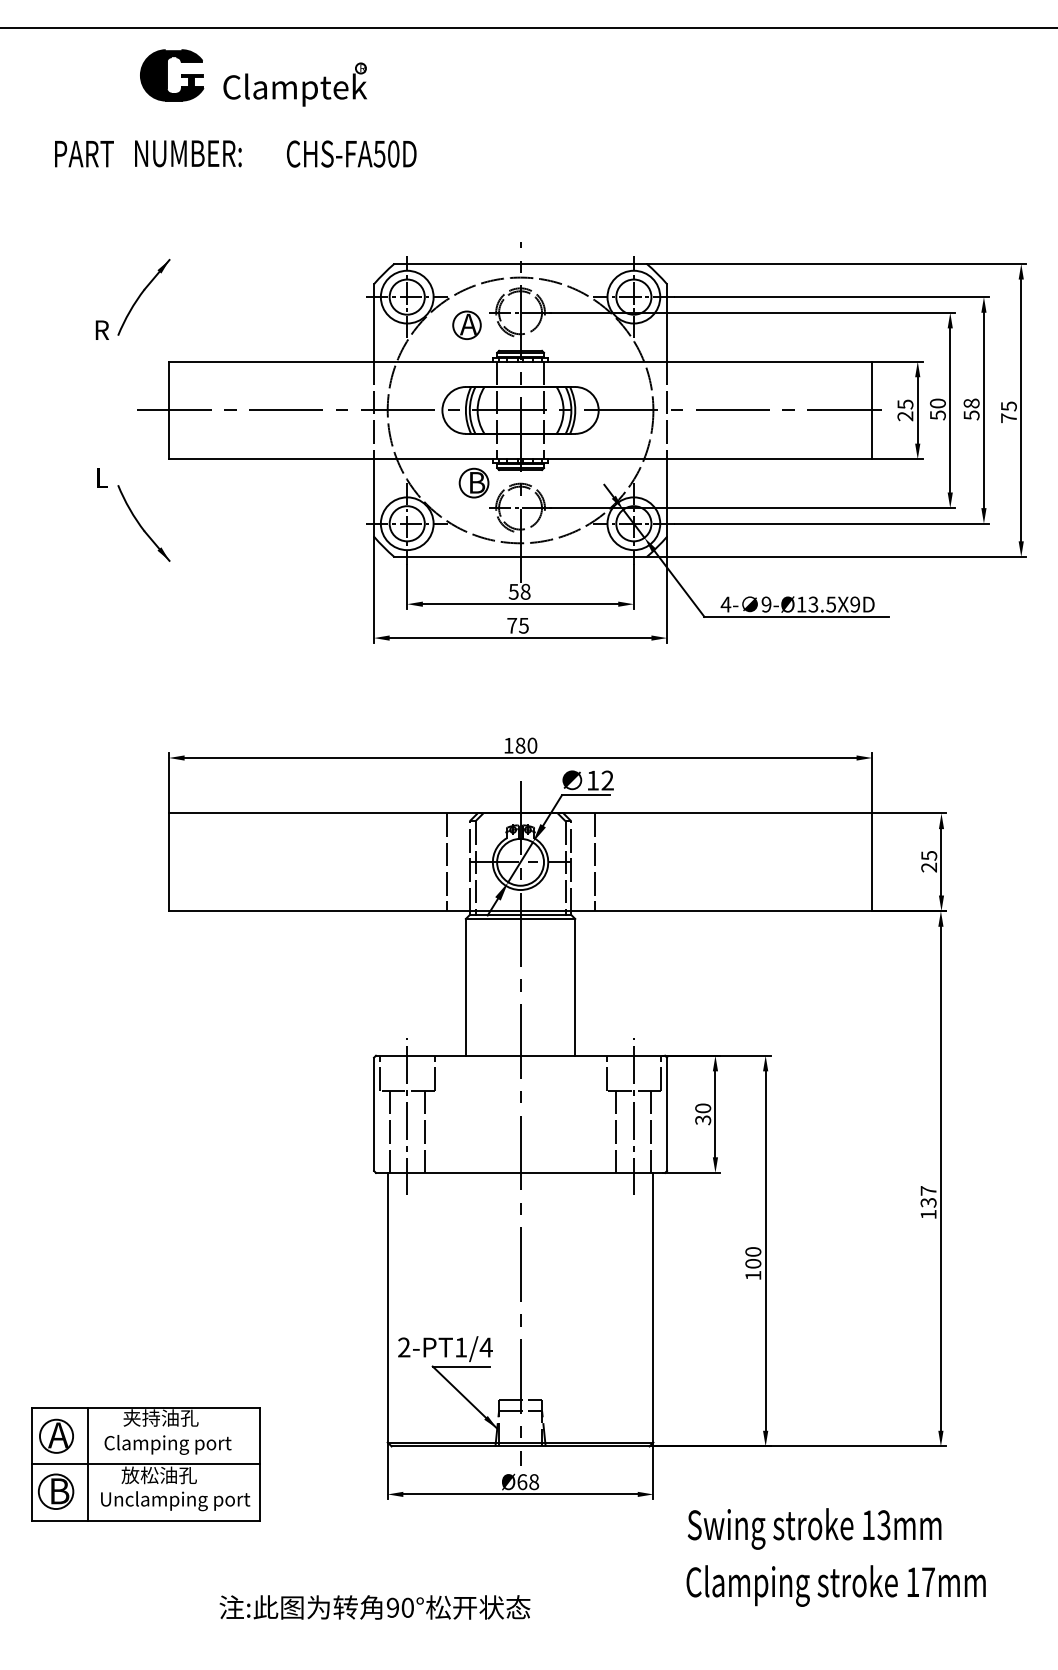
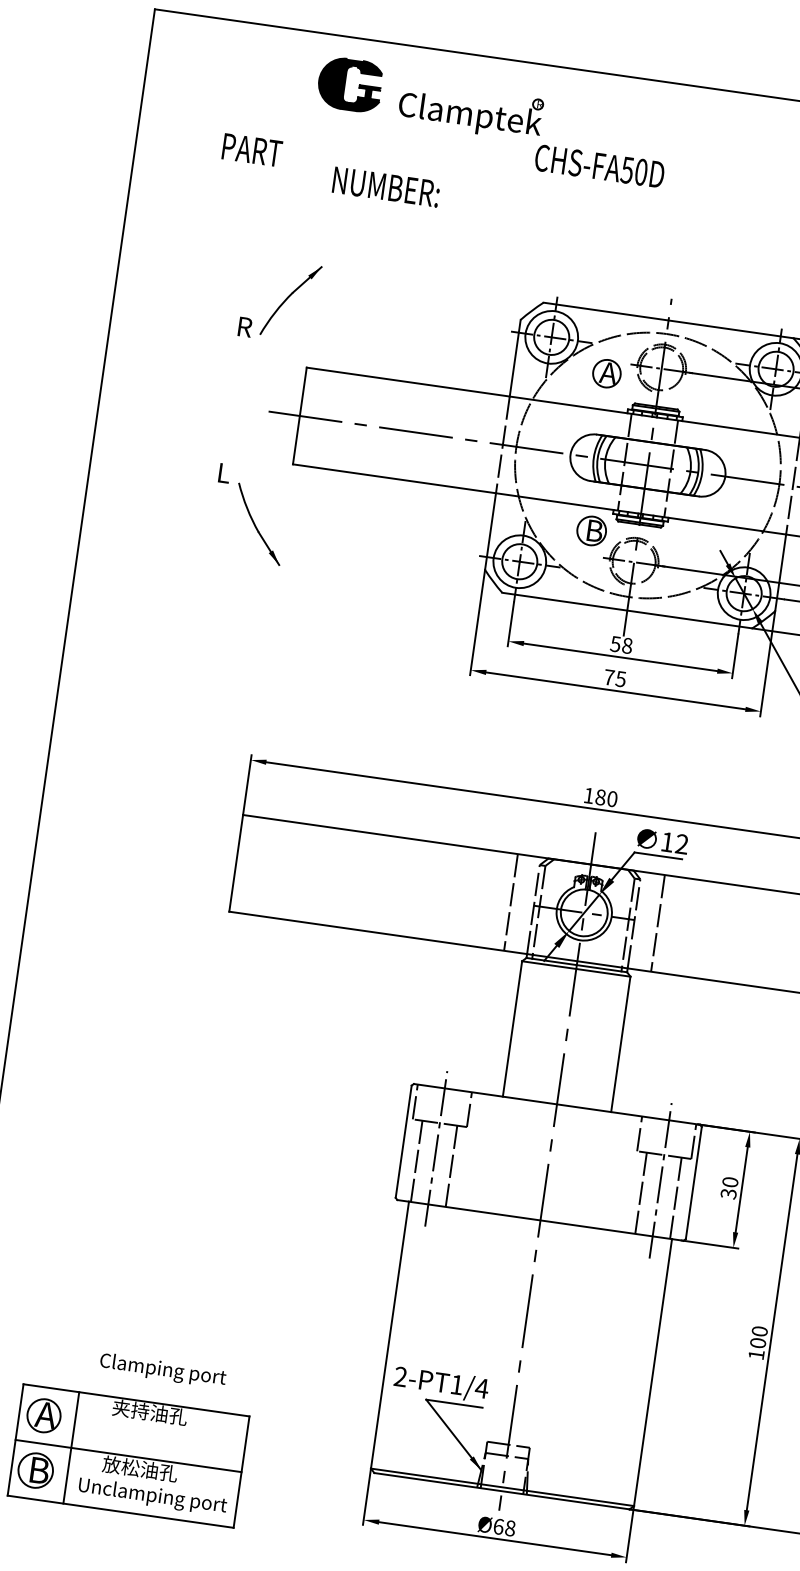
text: (188, 153) -> (386, 186), moved
text: (351, 153) -> (599, 165), moved
text: (167, 1444) -> (162, 1370), moved

